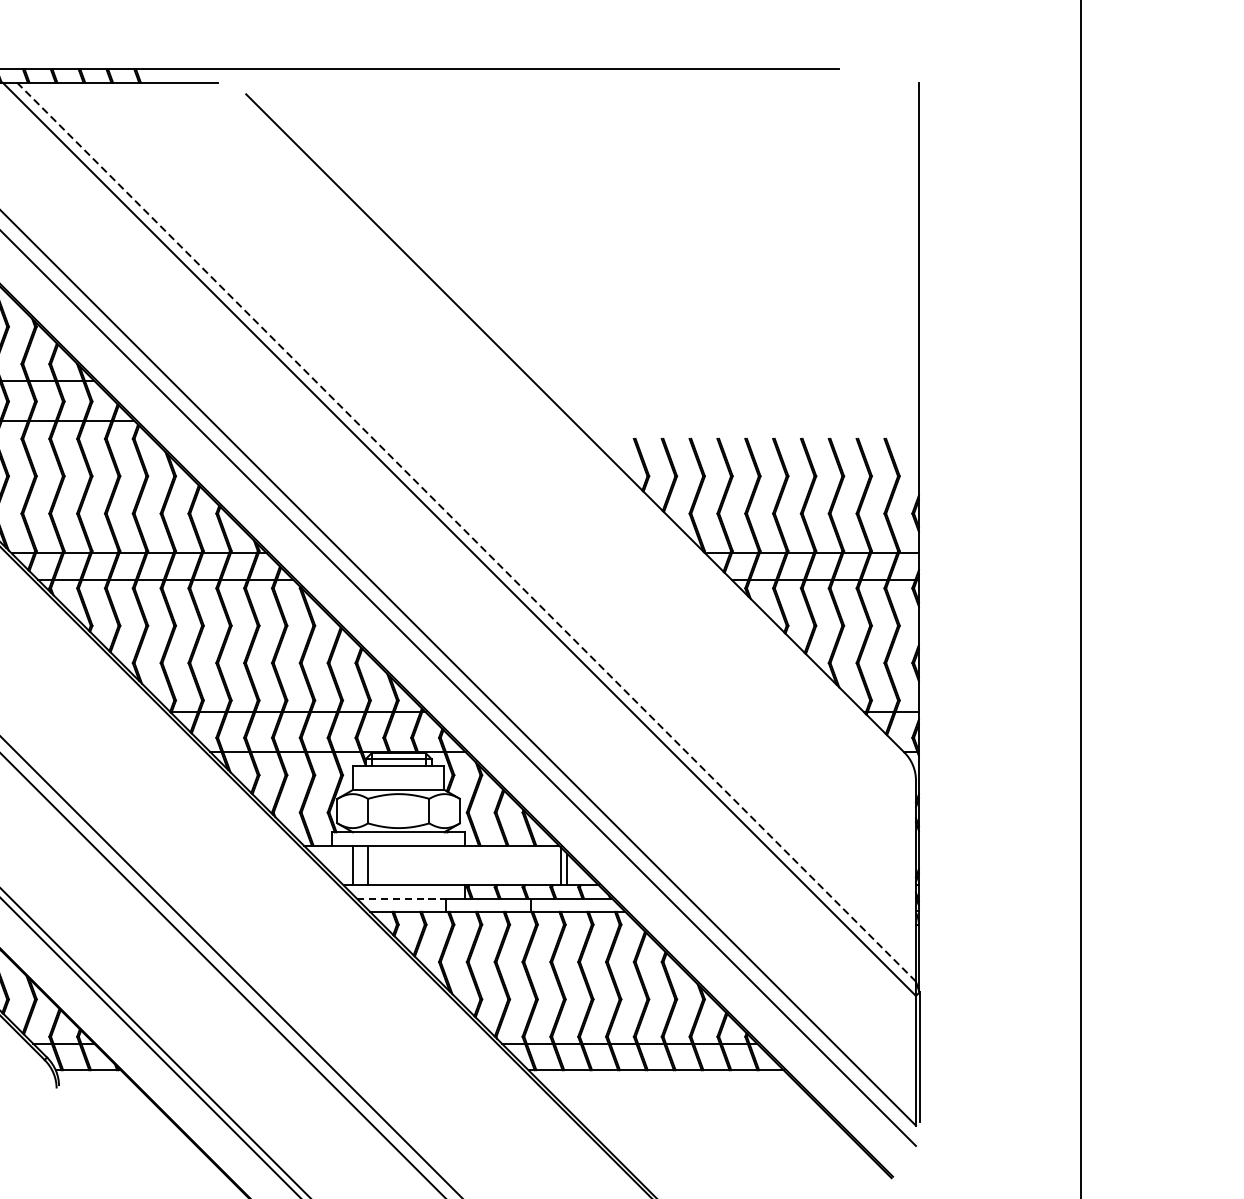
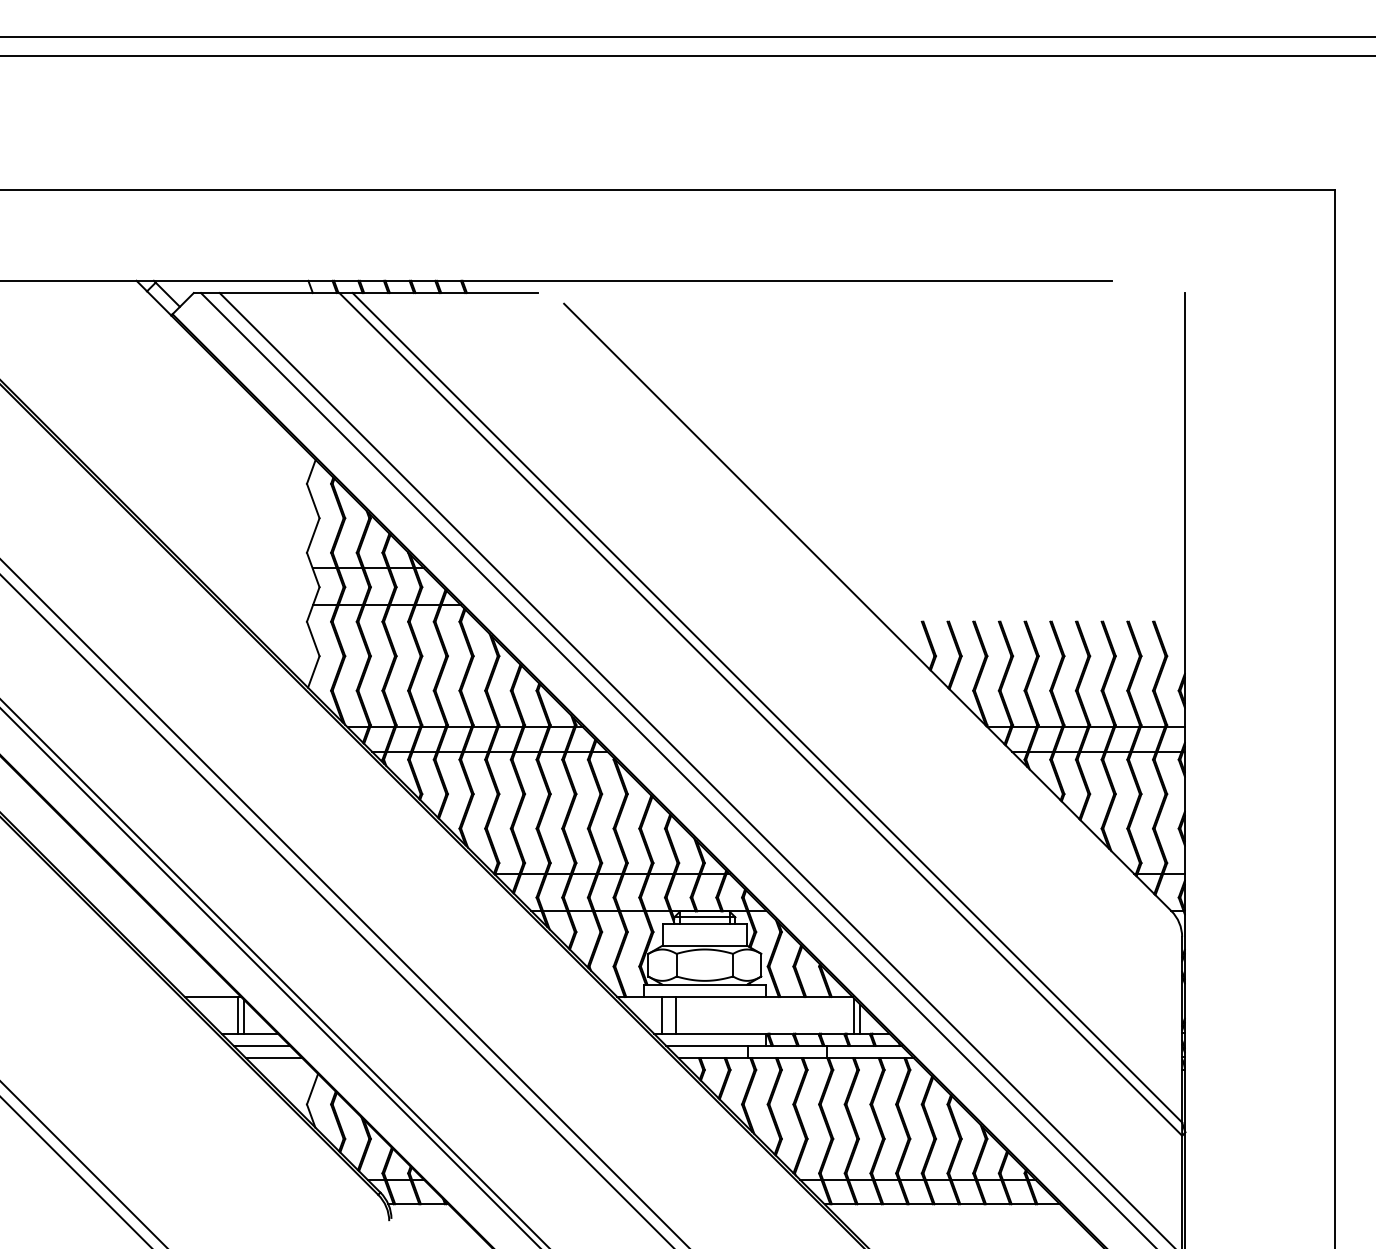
line: (466, 531) -> (767, 707), dashed -> solid
line: (401, 898) -> (707, 1045), dashed -> solid

